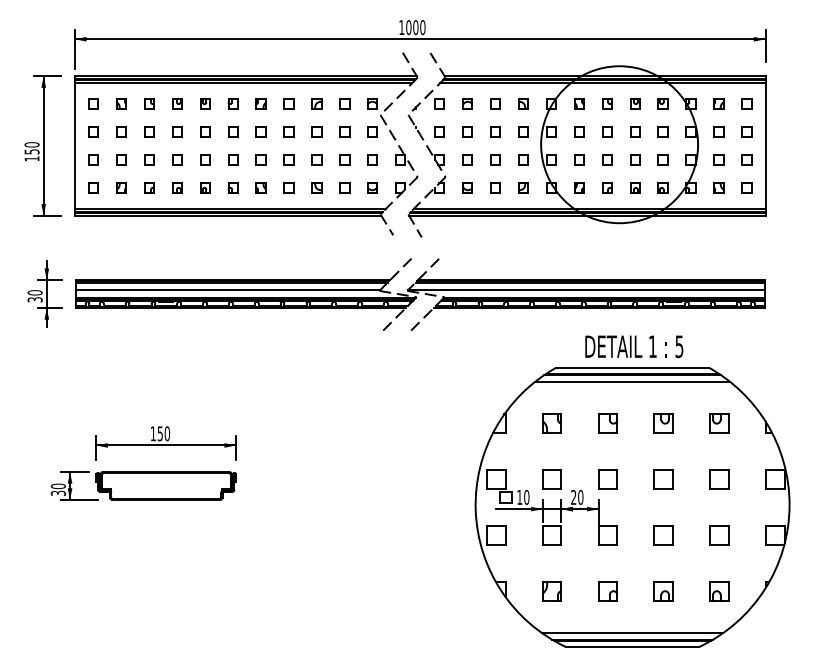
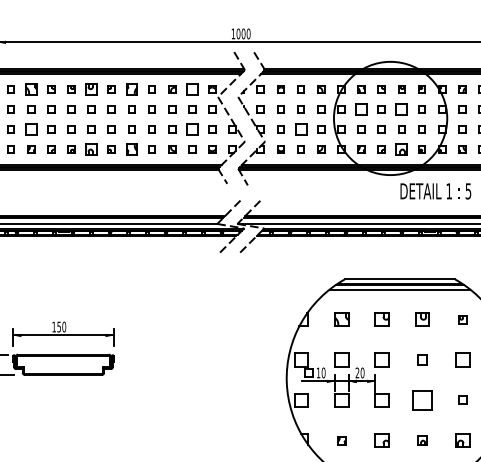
part: (121, 103) -> (31, 88), size x1.6
part: (205, 103) -> (91, 88), size x1.6
part: (260, 103) -> (131, 88), size x1.6
part: (344, 103) -> (192, 88), size x1.6
part: (579, 131) -> (361, 108), size x1.6
part: (635, 131) -> (402, 108), size x1.6
part: (121, 159) -> (31, 129), size x1.6
part: (344, 159) -> (192, 129), size x1.6
part: (495, 159) -> (301, 129), size x1.6
part: (205, 187) -> (91, 149), size x1.6
part: (260, 187) -> (131, 149), size x1.6
part: (635, 187) -> (402, 149), size x1.6
text: (634, 346) -> (435, 191), moved
part: (719, 423) -> (462, 319), size x0.6
part: (663, 479) -> (422, 360), size x0.7
part: (663, 535) -> (422, 400), size x1.4
part: (719, 535) -> (462, 400), size x0.6
part: (551, 591) -> (341, 440), size x0.6
part: (663, 591) -> (422, 440), size x0.7

